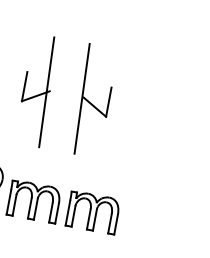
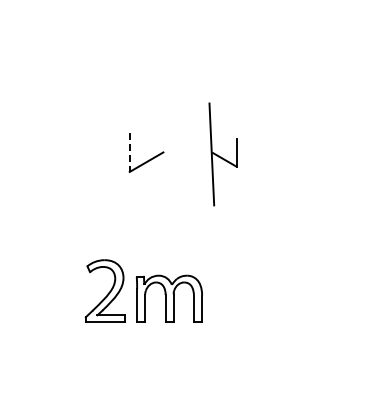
line: (24, 86) -> (129, 152), solid -> dashed
line: (46, 92) -> (159, 154), removed
part: (93, 101) -> (222, 154), size x0.7
part: (92, 212) -> (247, 298), removed

